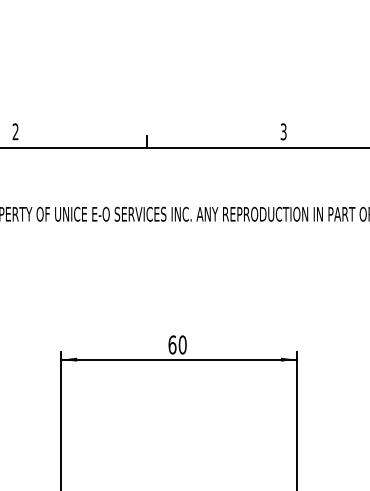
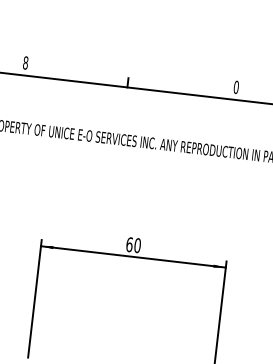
text: (15, 131) -> (25, 62), 2 -> 8
text: (283, 131) -> (236, 87), 3 -> 0

